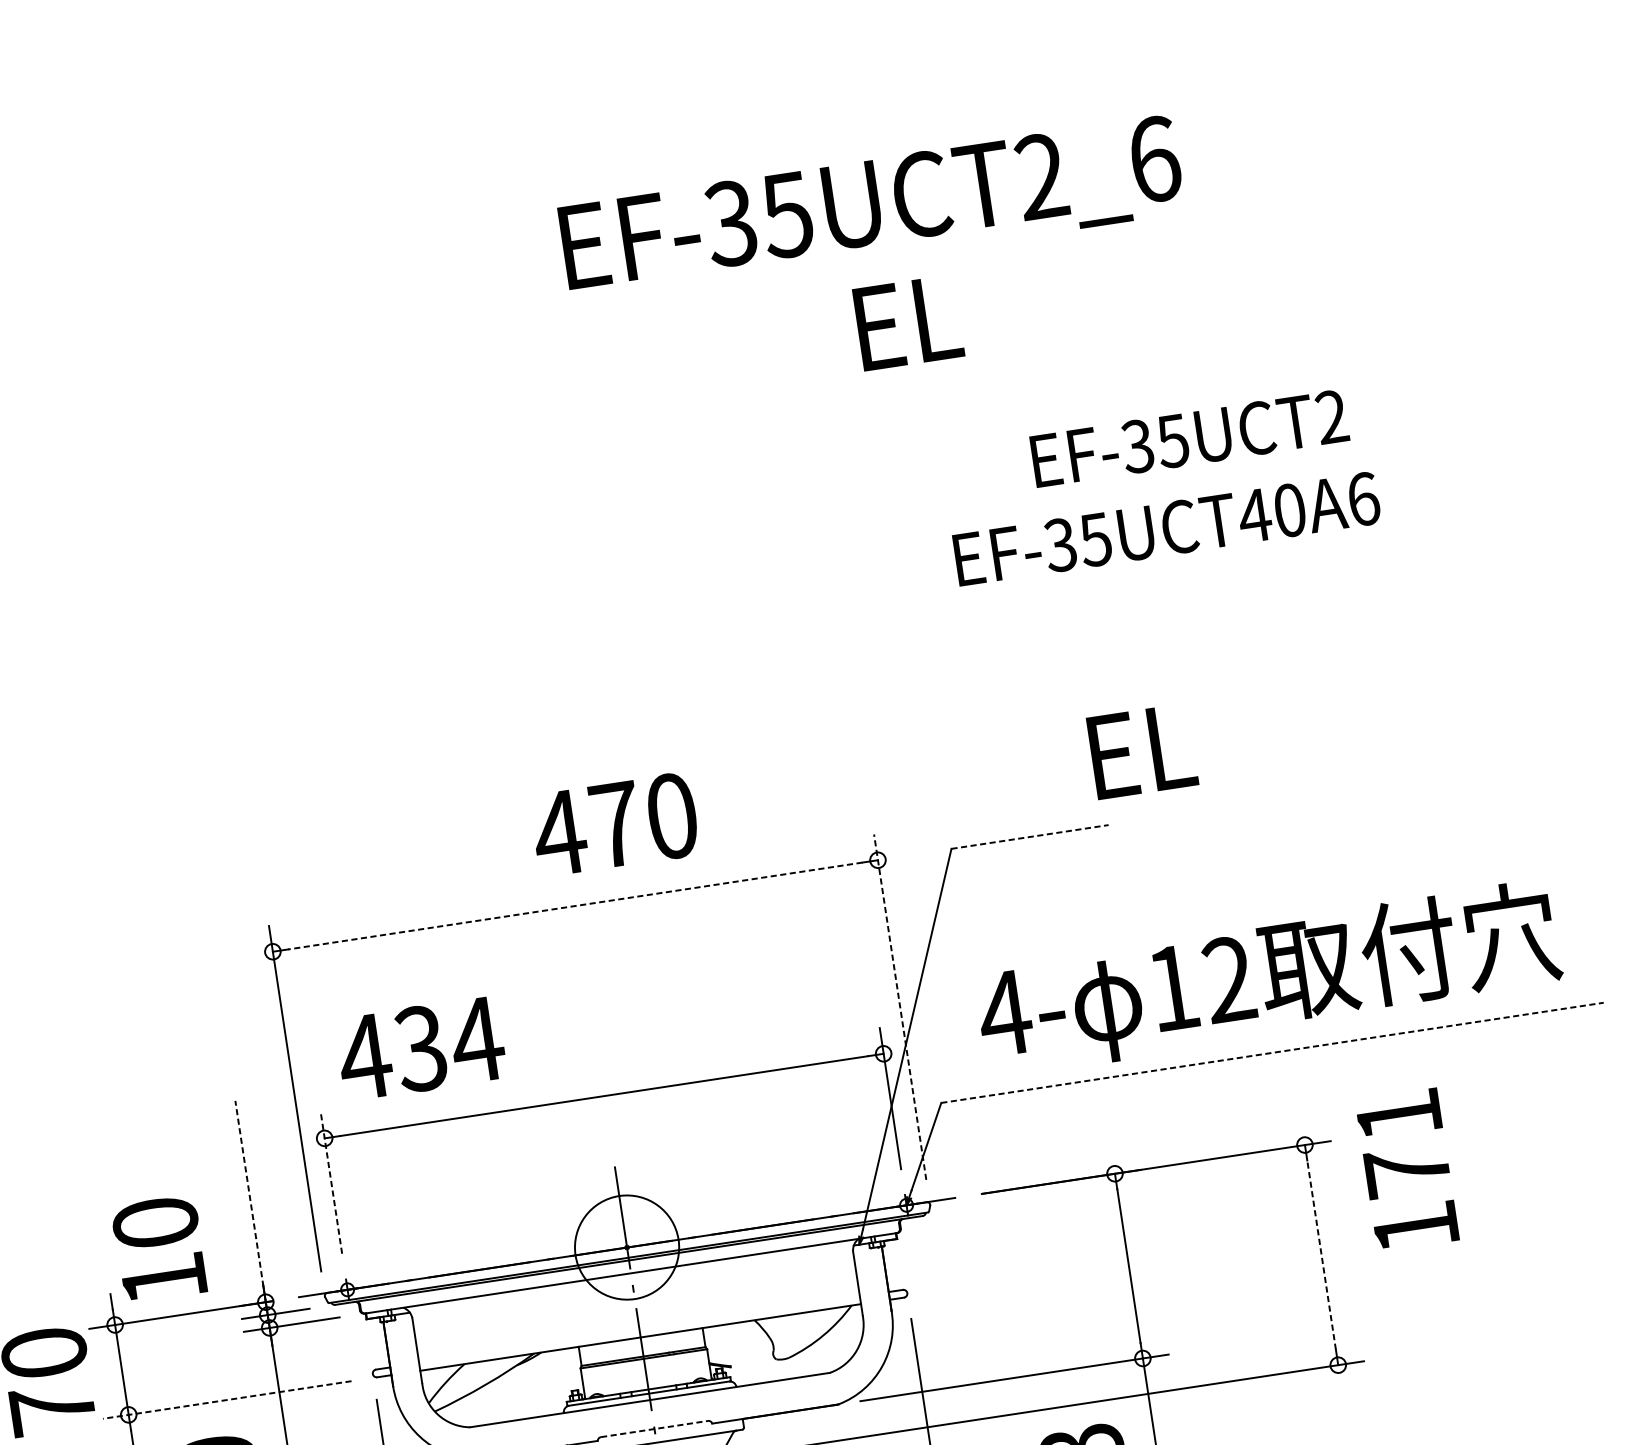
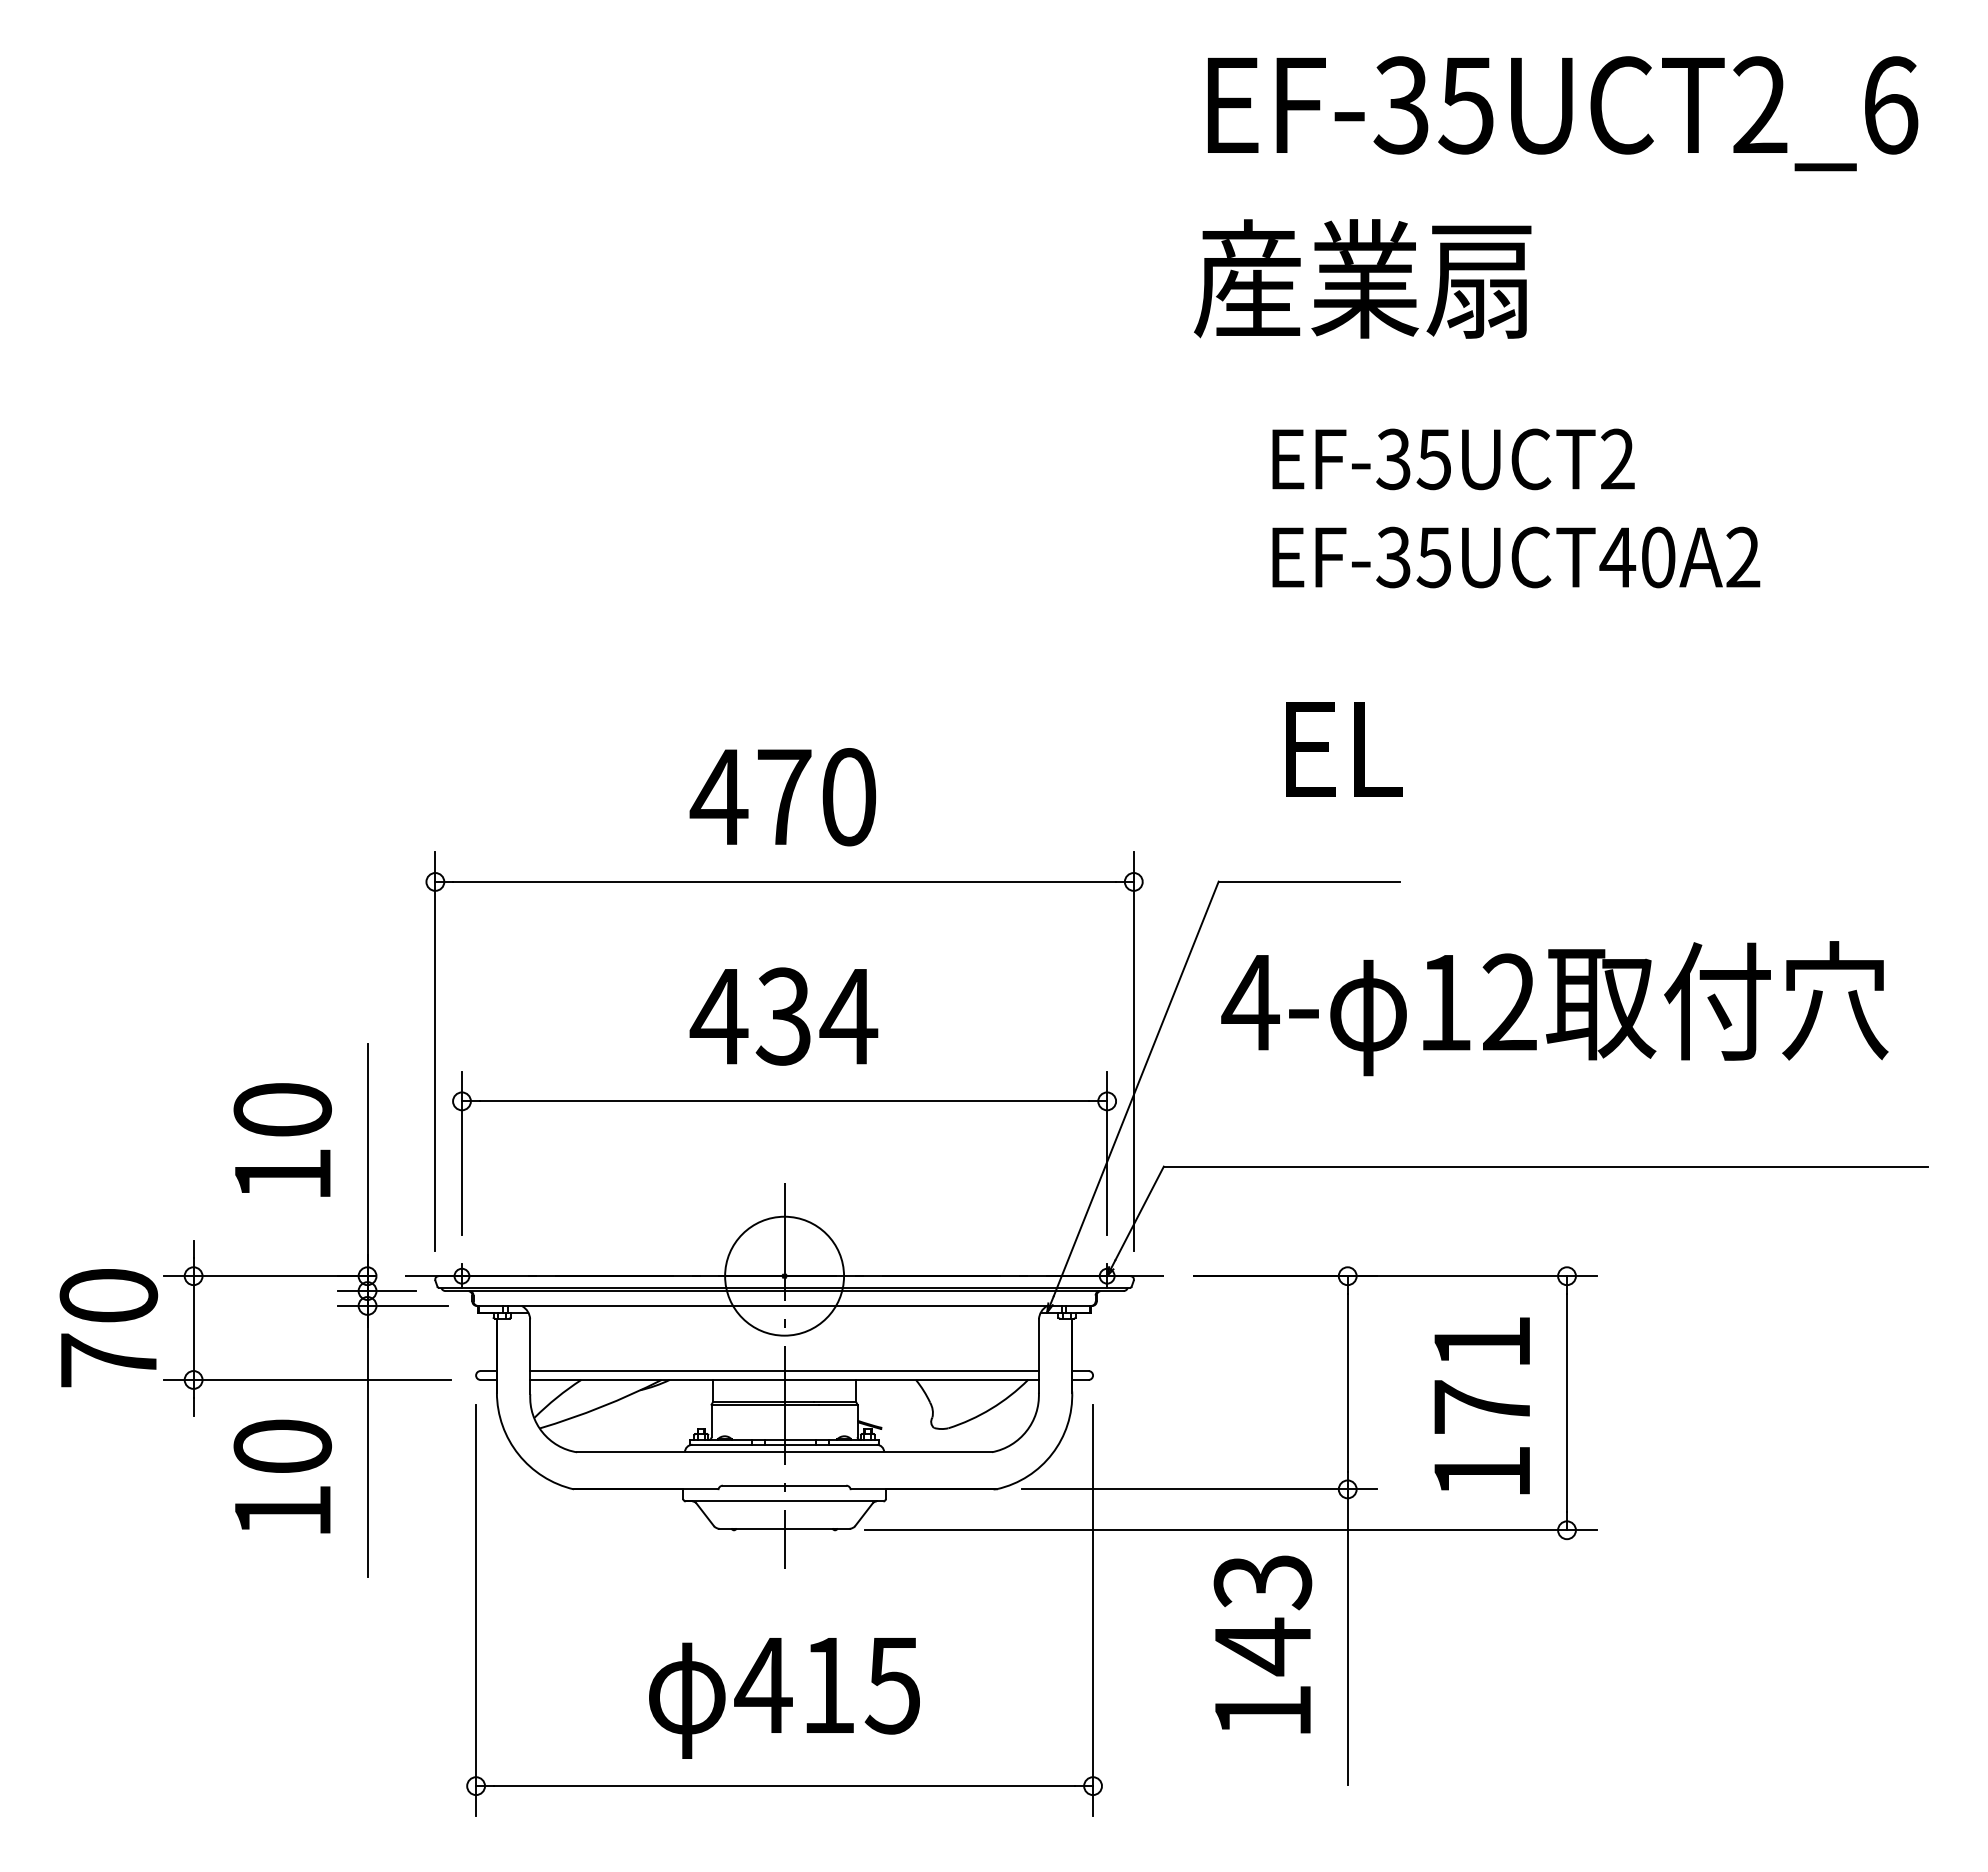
text: (872, 209) -> (1563, 113), moved
text: (997, 307) -> (1362, 278), EL -> 産業扇
text: (1189, 438) -> (1453, 459), moved
text: (1363, 499) -> (1743, 557), EF-35UCT40A6 -> EF-35UCT40A2
text: (1143, 751) -> (1344, 749), moved
text: (614, 825) -> (782, 797), moved
line: (1030, 836) -> (1309, 881), dashed -> solid
line: (575, 905) -> (784, 881), dashed -> solid
text: (1268, 978) -> (1554, 1008), moved
line: (899, 1007) -> (1133, 1051), dashed -> solid
text: (420, 1048) -> (783, 1016), moved
line: (1272, 1052) -> (1546, 1166), dashed -> solid
text: (1406, 1169) -> (1481, 1405), moved
line: (330, 1182) -> (461, 1152), dashed -> solid
line: (249, 1193) -> (367, 1150), dashed -> solid
text: (159, 1248) -> (282, 1139), moved
line: (1321, 1254) -> (1567, 1402), dashed -> solid
line: (639, 1330) -> (784, 1371), added
line: (226, 1399) -> (306, 1379), dashed -> solid
line: (654, 1428) -> (784, 1485), dashed -> solid

